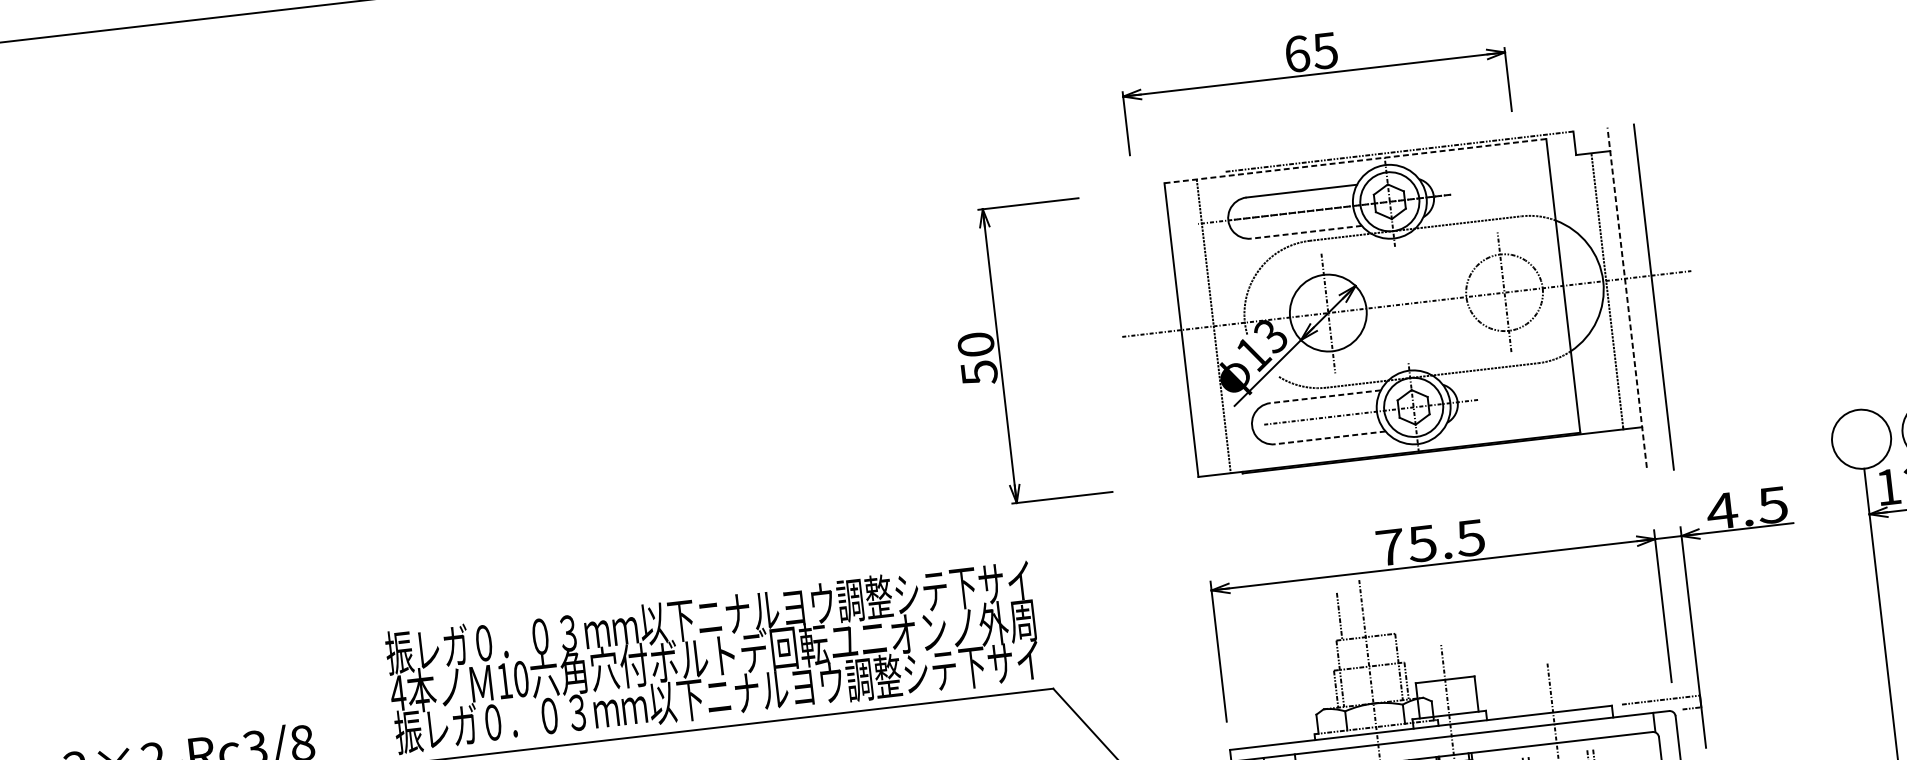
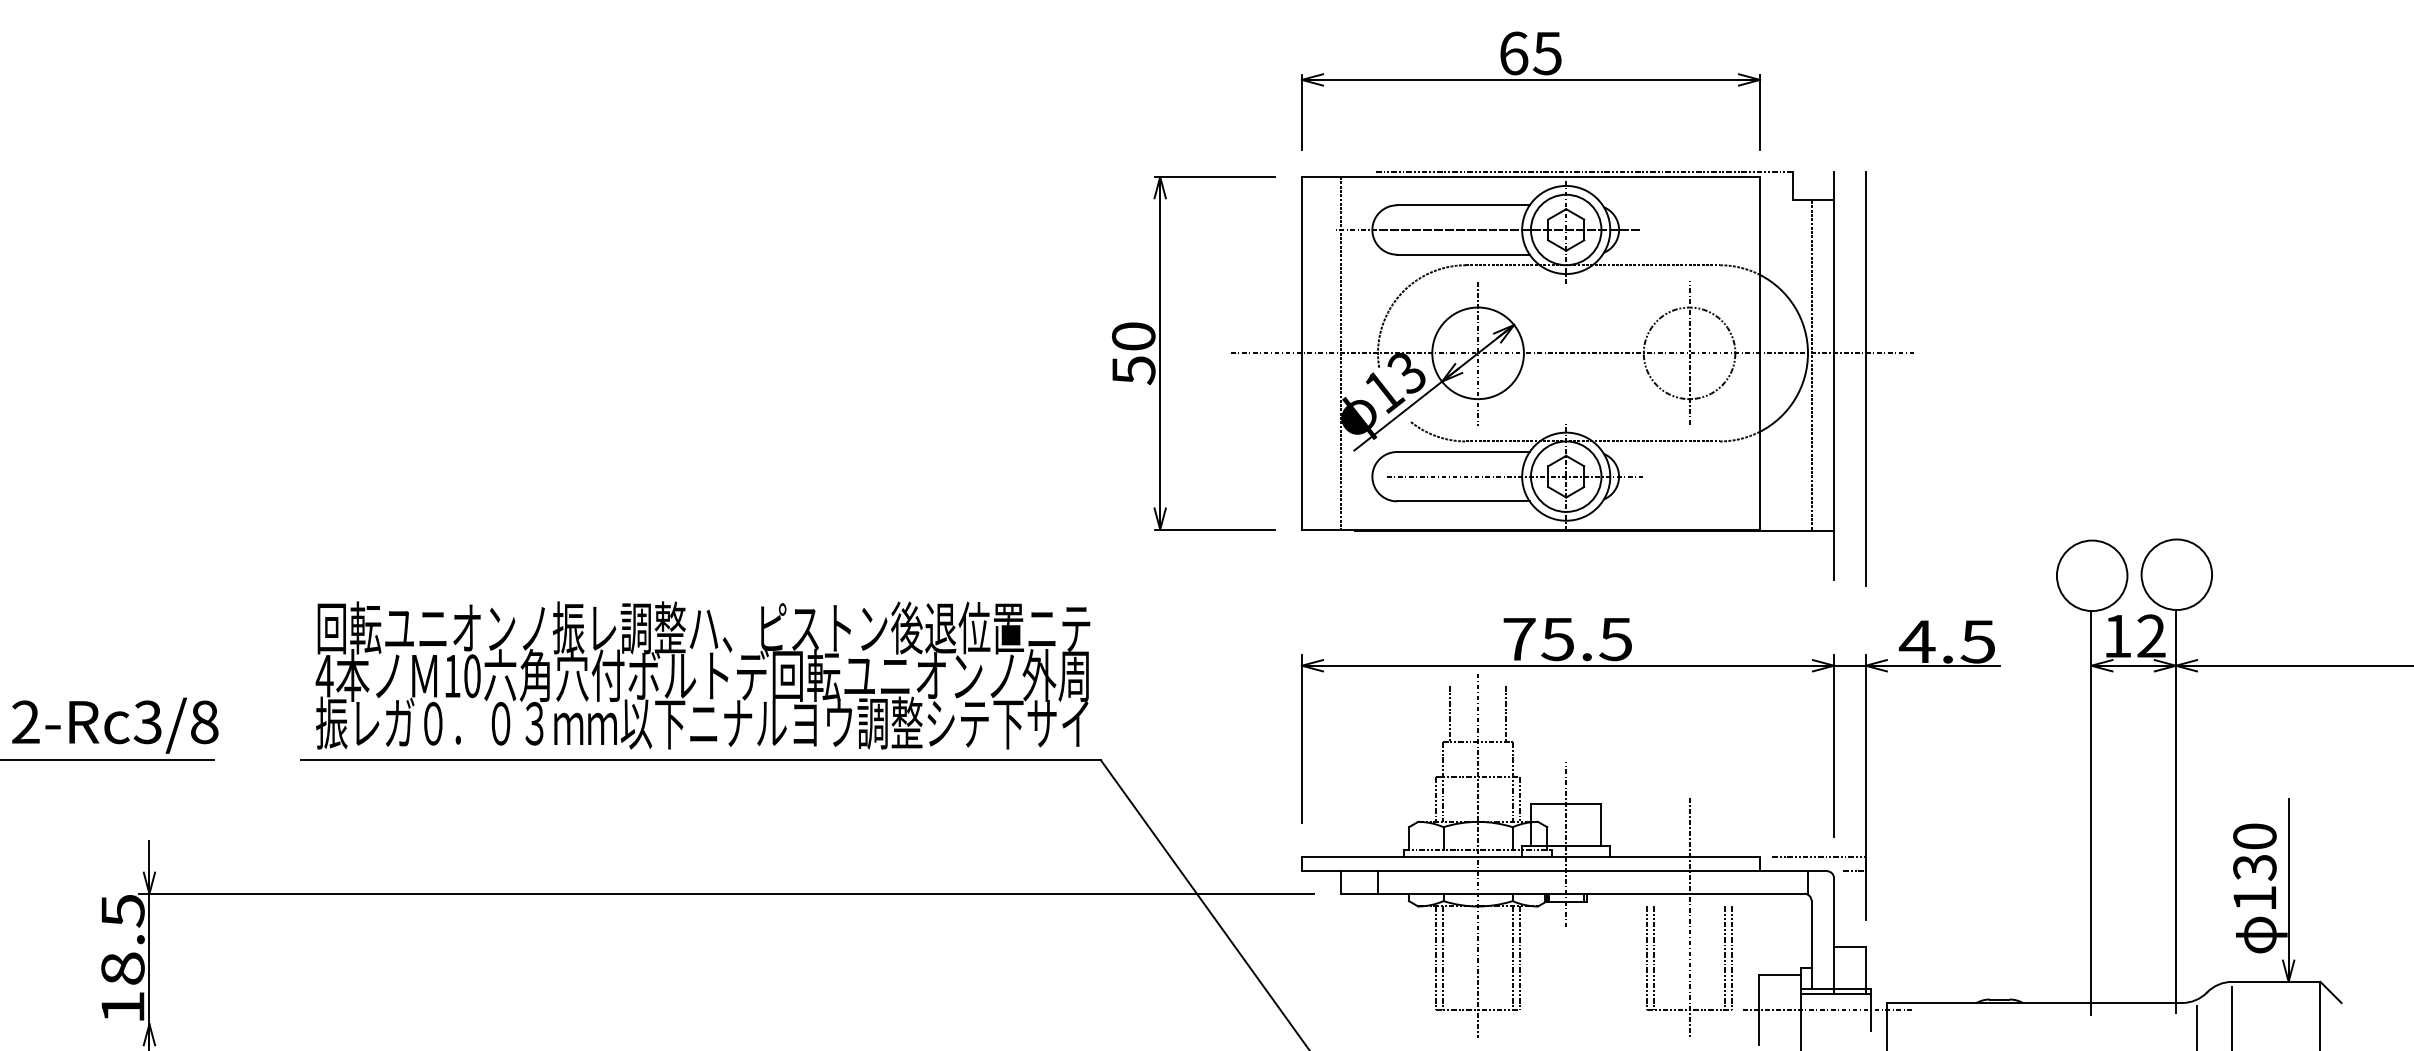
part: (1313, 75) -> (1530, 80), moved
line: (1355, 161) -> (1530, 177), dashed -> solid
line: (1305, 232) -> (1462, 254), dashed -> solid
line: (1627, 297) -> (1834, 375), dashed -> solid
part: (1000, 356) -> (1160, 353), moved
line: (1324, 397) -> (1462, 452), dashed -> solid
line: (1329, 438) -> (1462, 501), dashed -> solid
line: (1386, 610) -> (1506, 713), added
text: (709, 616) -> (703, 627), 振レガ０．０３ｍｍ以下ニナルヨウ調整シテ下サイ -> 回転ユニオンノ振レ調整ハ、ピストン後退位置ニテ

